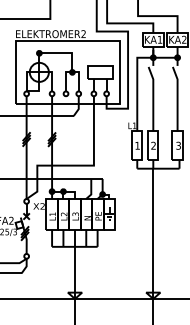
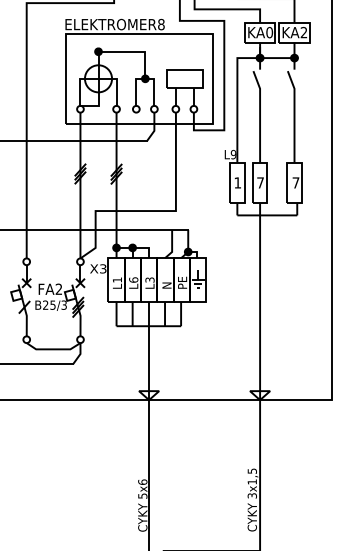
text: (83, 34) -> (161, 24), ELEKTROMER2 -> ELEKTROMER8
text: (159, 39) -> (269, 32), KA1 -> KA0
text: (134, 125) -> (233, 154), L1 -> L9
text: (153, 145) -> (260, 182), 2 -> 7
text: (178, 145) -> (295, 182), 3 -> 7
text: (42, 206) -> (103, 269), X2 -> X3
text: (64, 213) -> (133, 279), L2 -> L6

